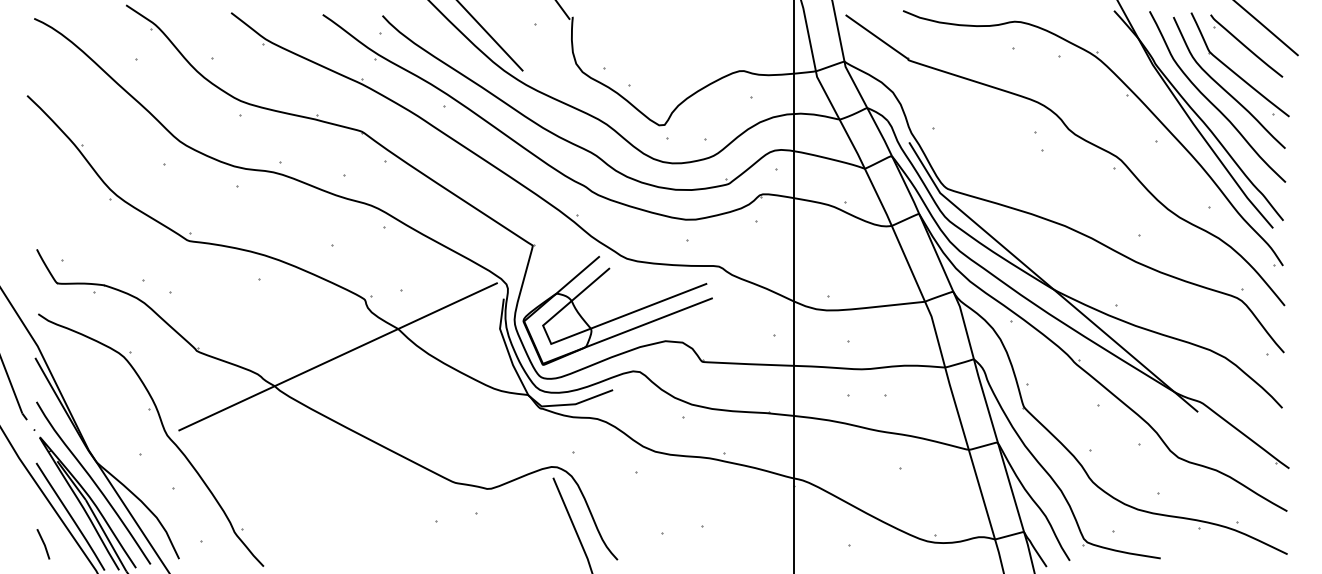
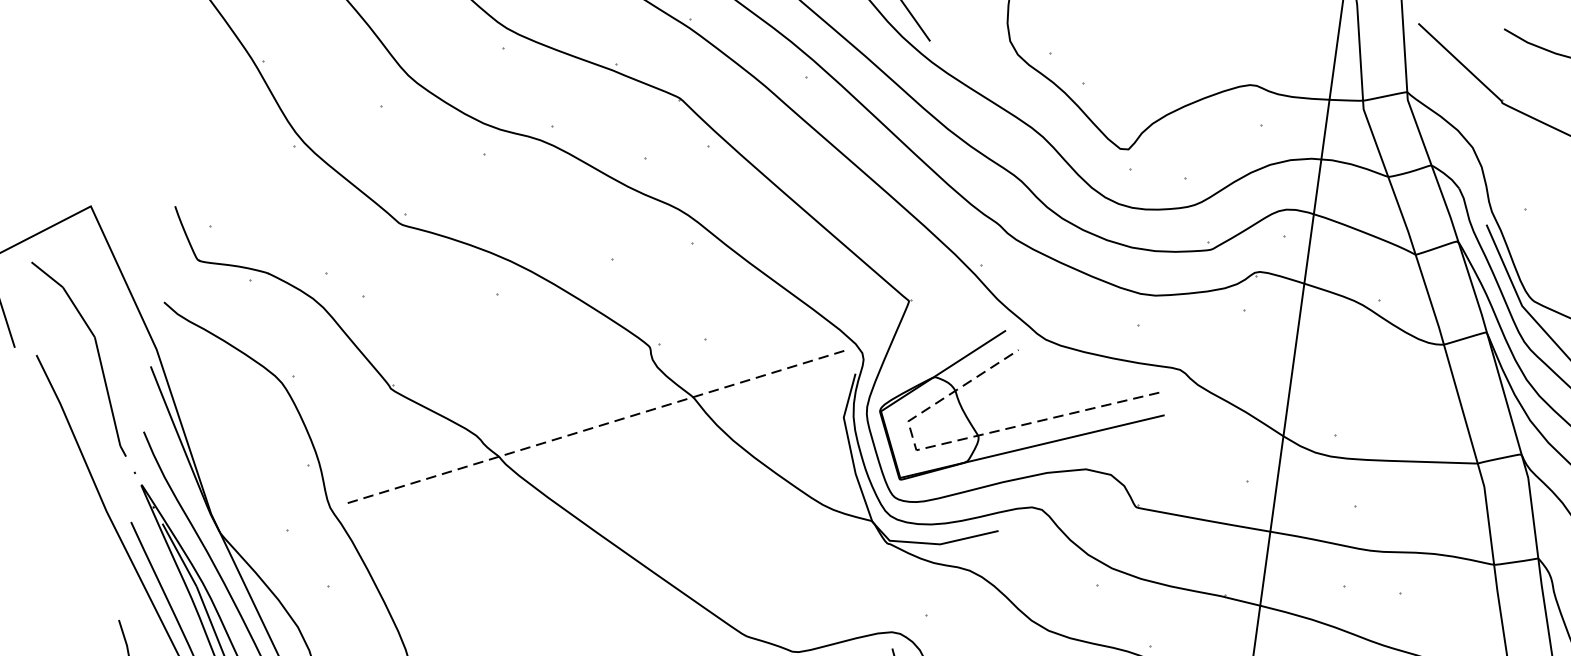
line: (577, 333) -> (957, 440), solid -> dashed
line: (338, 356) -> (599, 425), solid -> dashed

